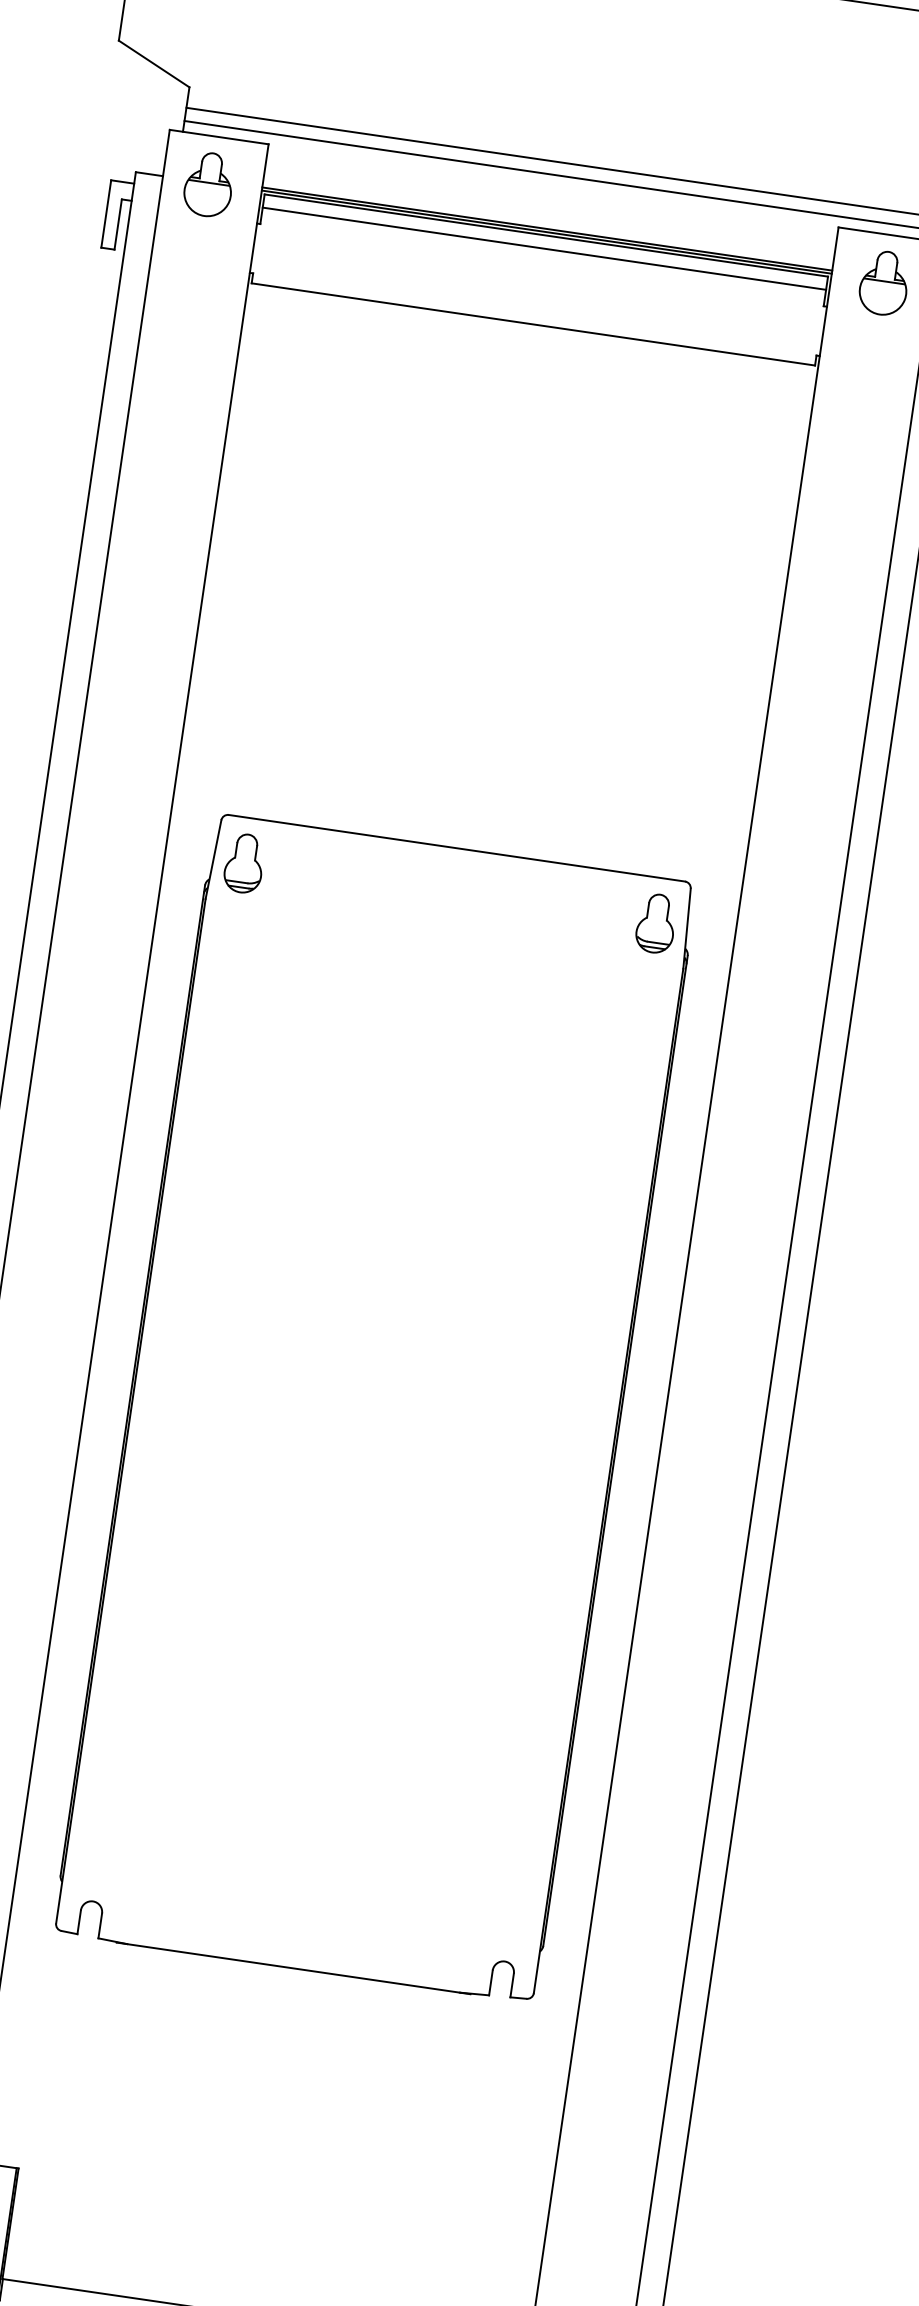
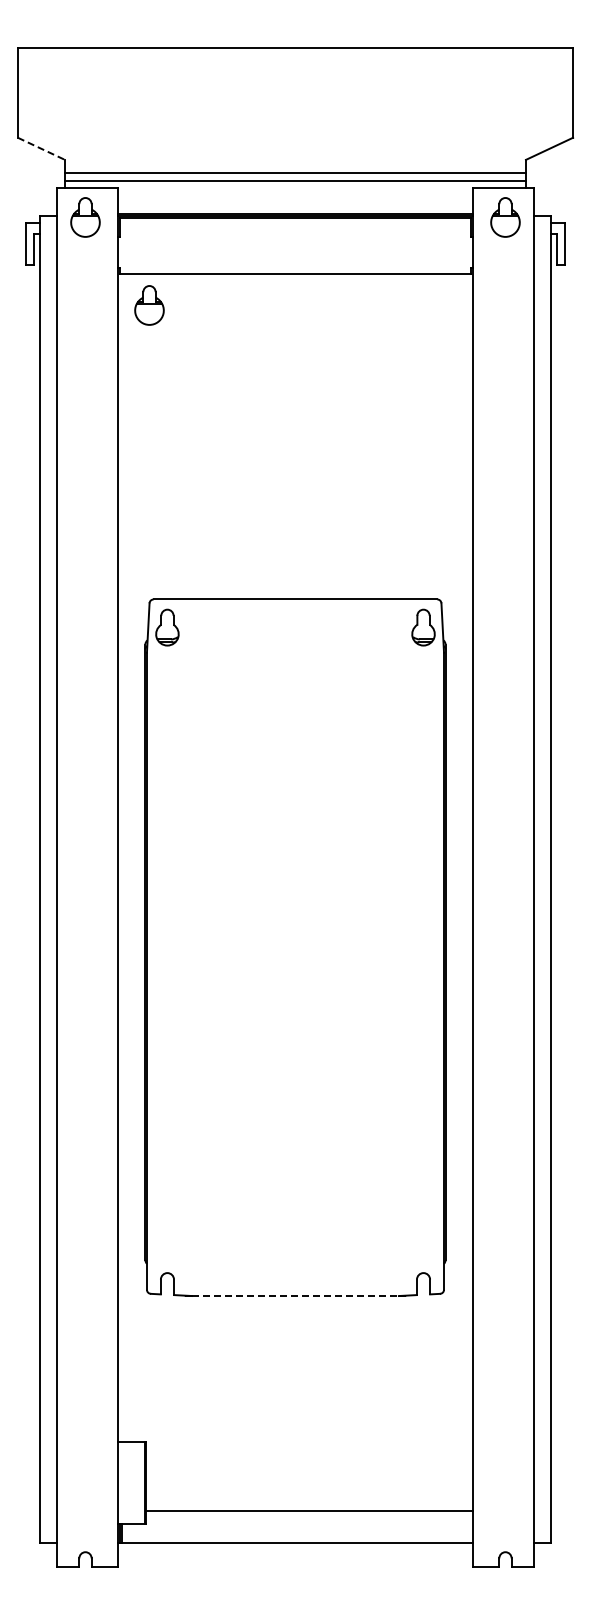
line: (154, 65) -> (41, 149), solid -> dashed
line: (544, 248) -> (295, 226), removed
part: (291, 341) -> (149, 305), added
line: (295, 1969) -> (296, 1296), solid -> dashed

